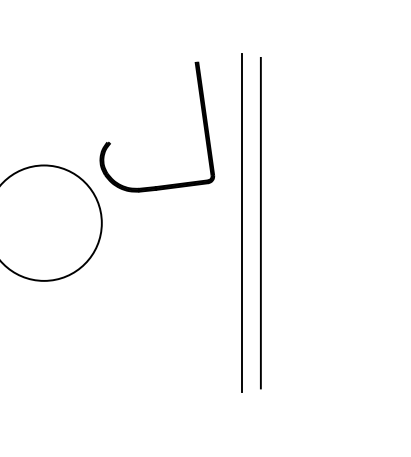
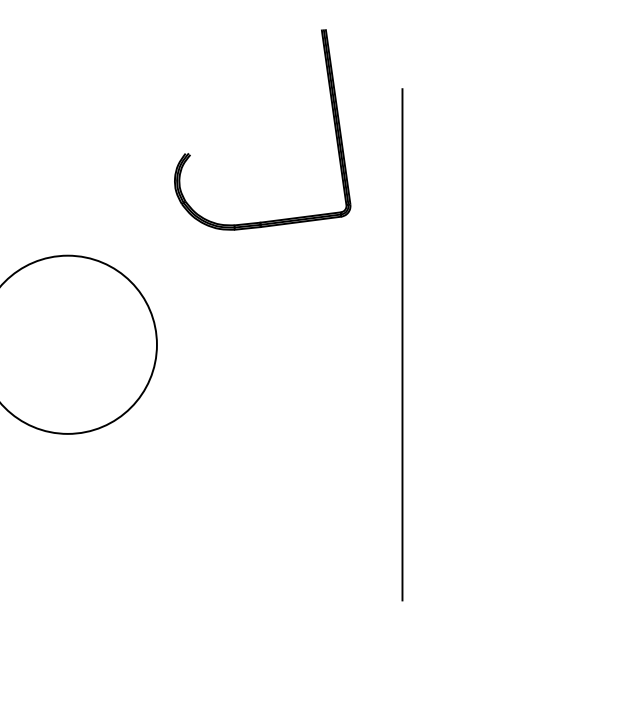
part: (202, 120) -> (332, 119), moved
line: (241, 223) -> (372, 345), removed

